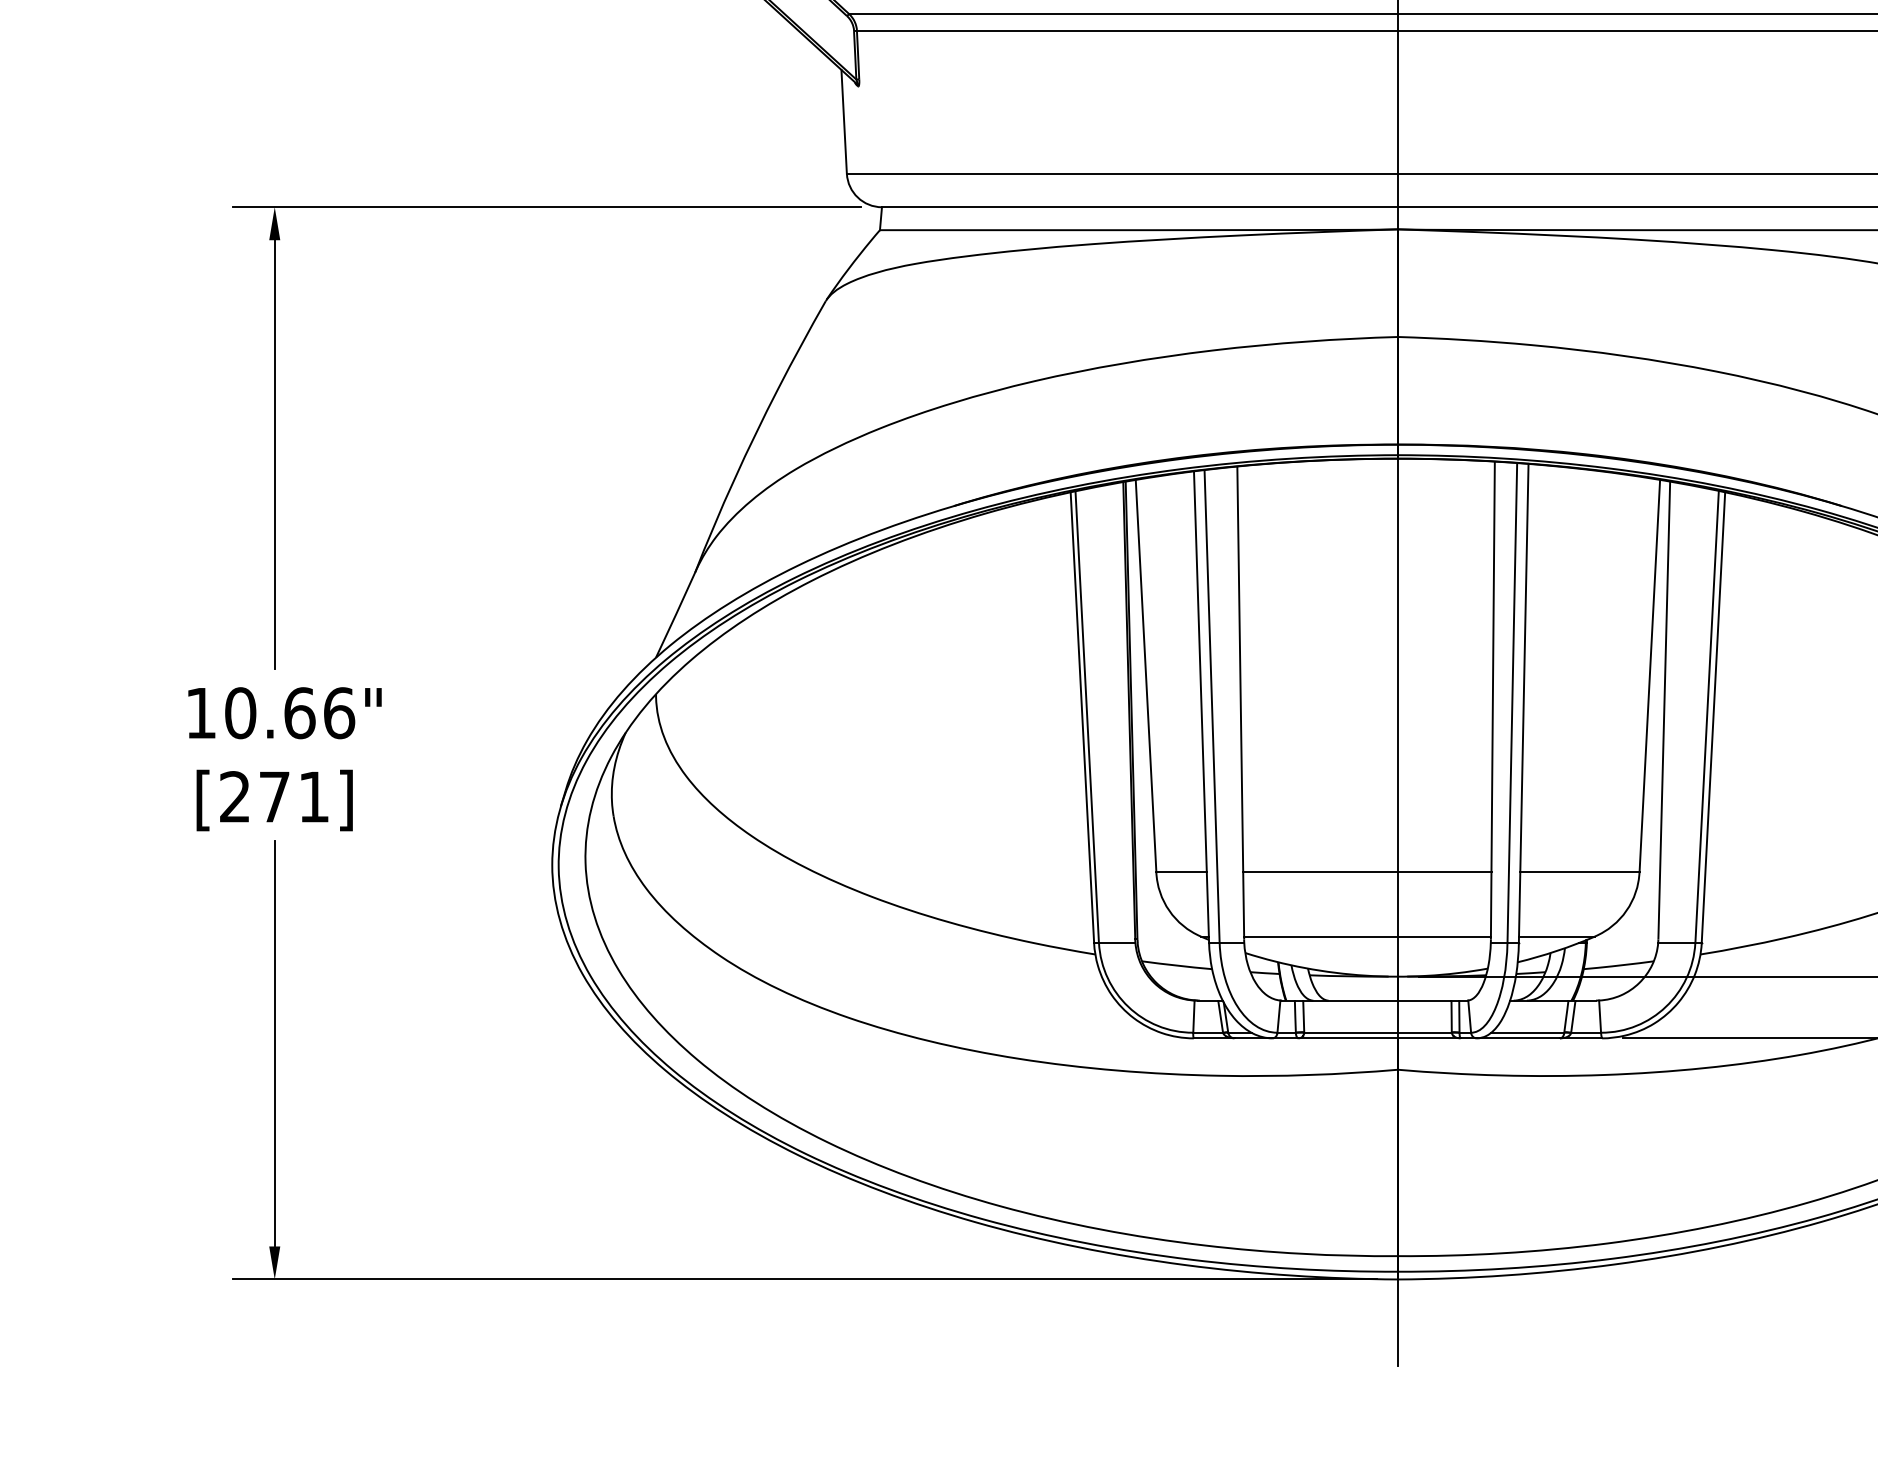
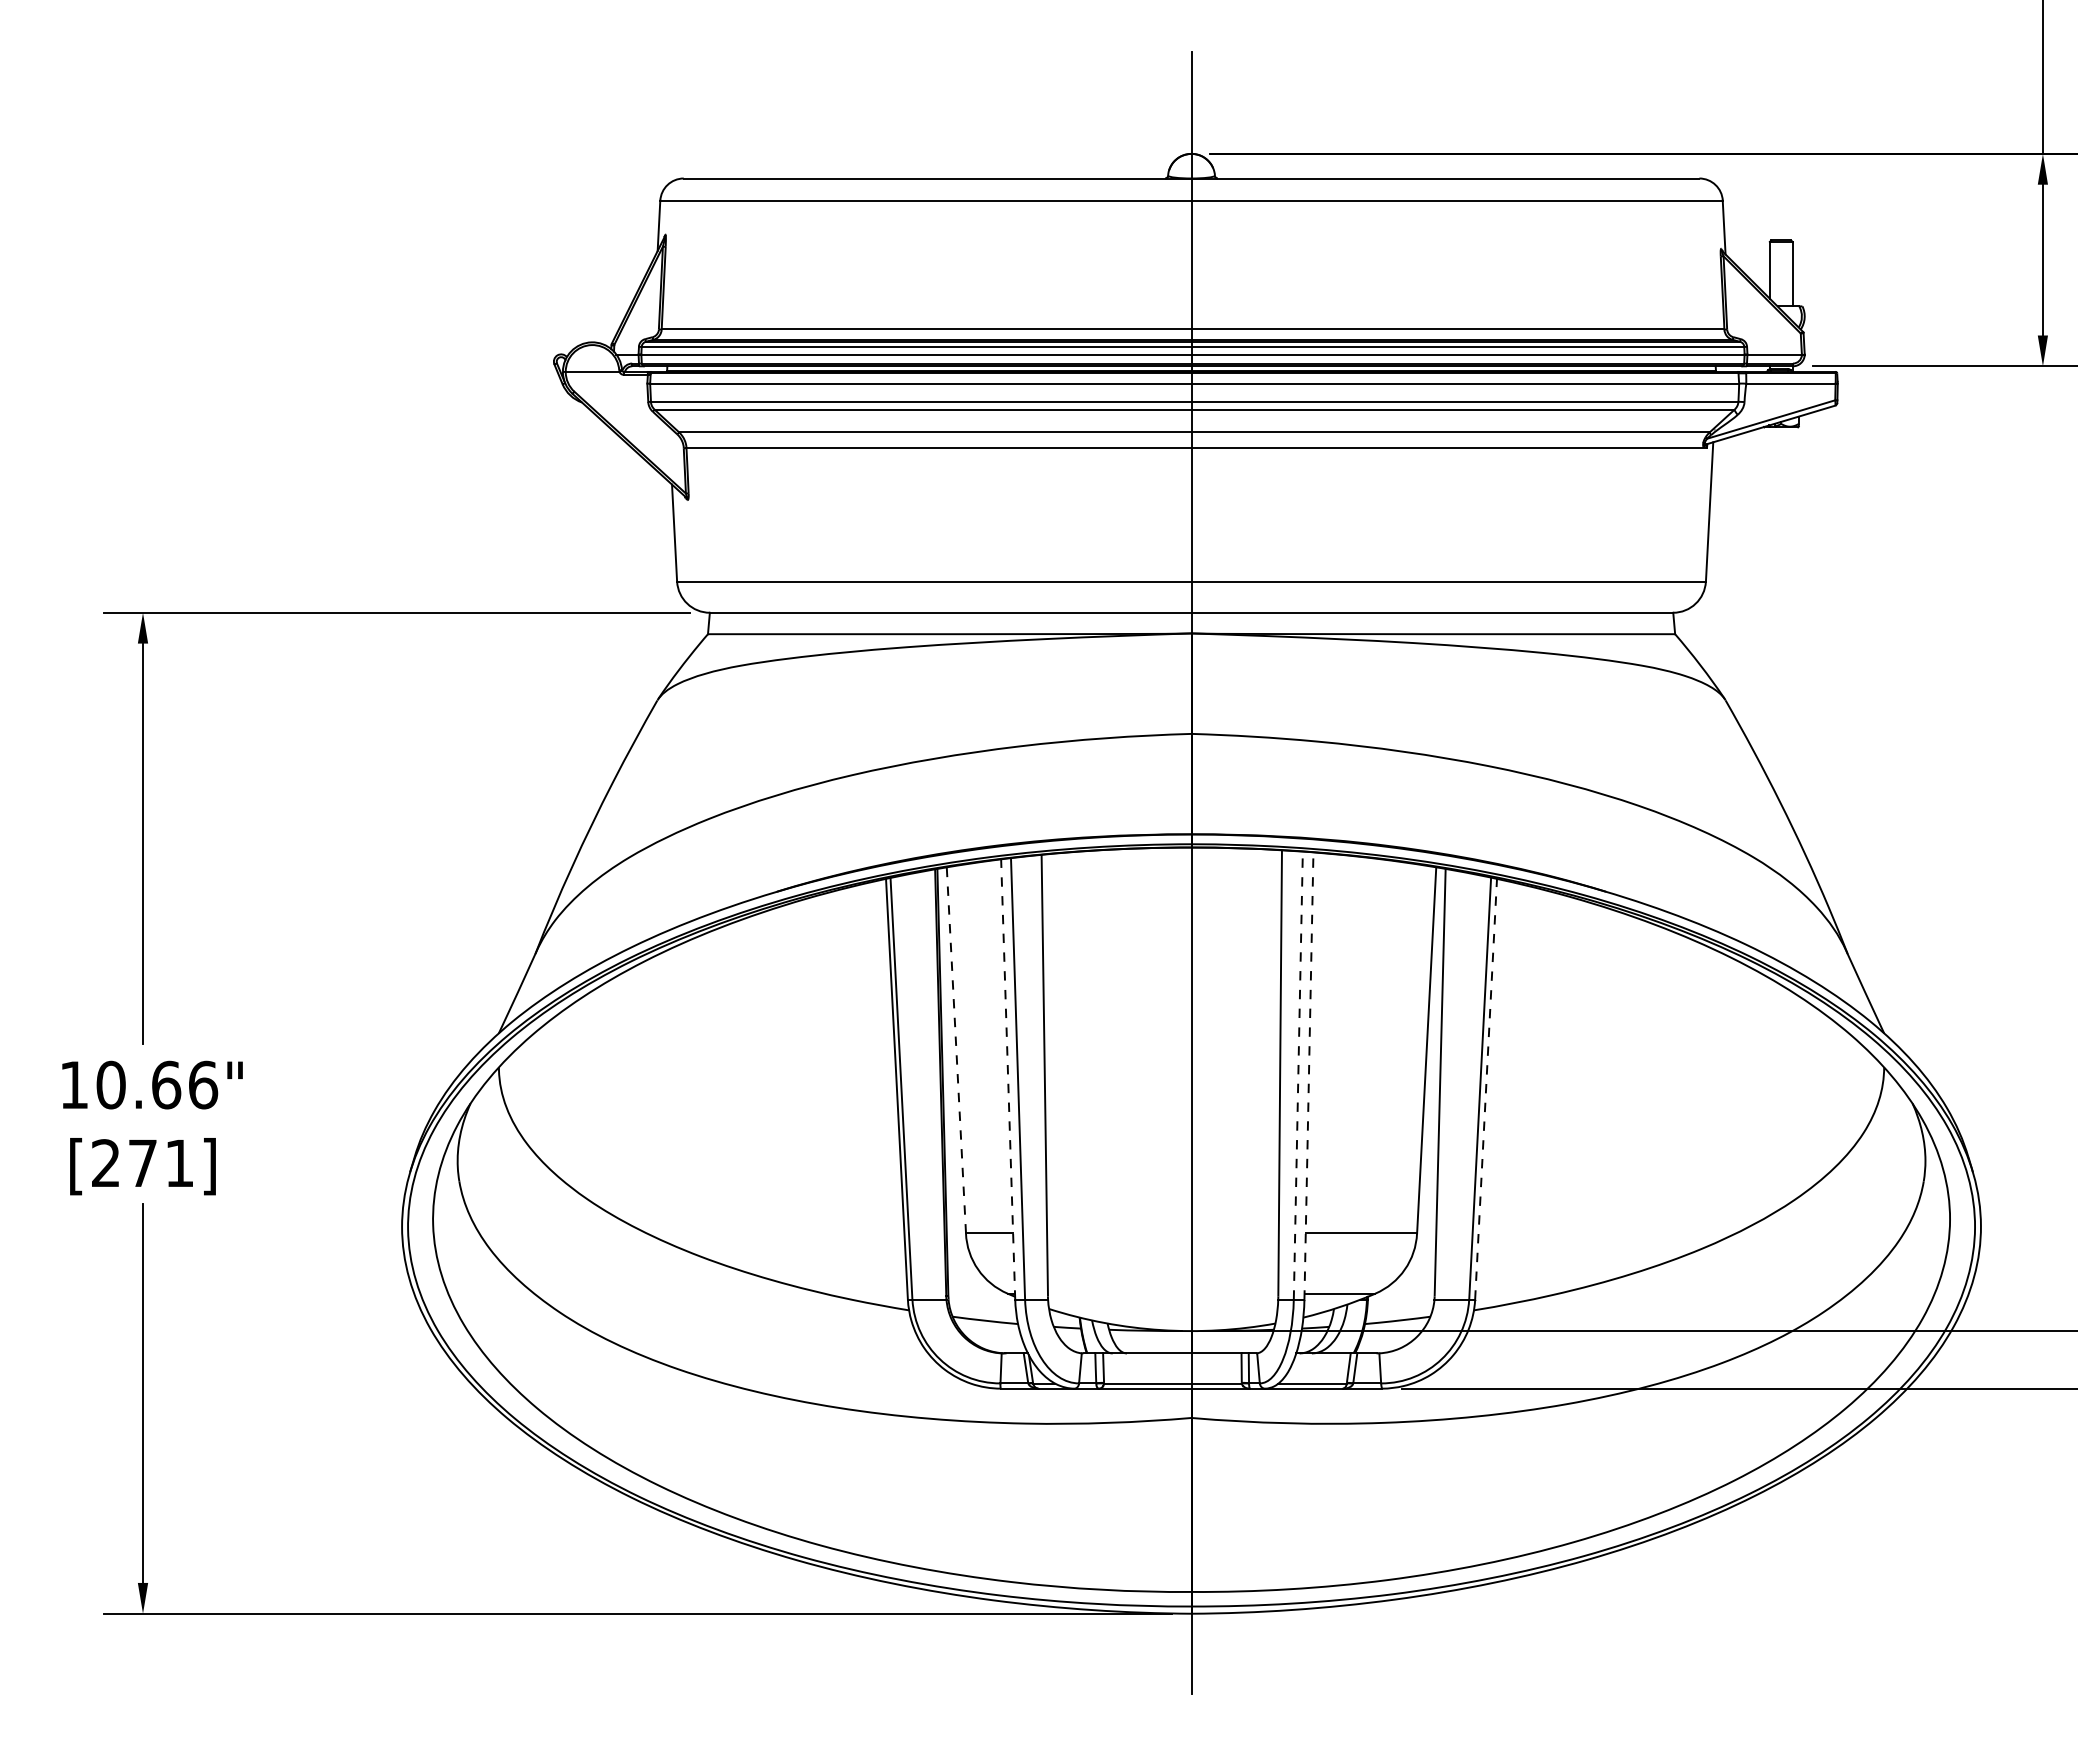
line: (1146, 675) -> (956, 1049), solid -> dashed
line: (1512, 702) -> (1298, 1075), solid -> dashed
line: (1523, 702) -> (1308, 1075), solid -> dashed
line: (1201, 707) -> (1008, 1079), solid -> dashed
line: (1713, 717) -> (1486, 1089), solid -> dashed
line: (1366, 872) -> (1162, 1233), removed
line: (1367, 936) -> (1163, 1293), removed

